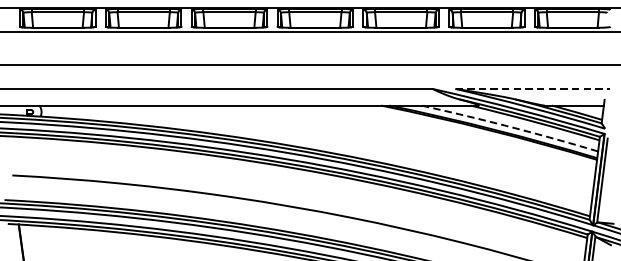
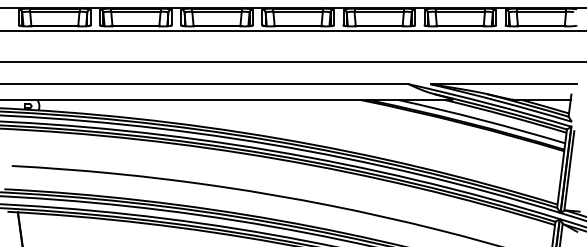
line: (533, 89) -> (504, 84), dashed -> solid
arc: (510, 127) -> (482, 120), dashed -> solid

